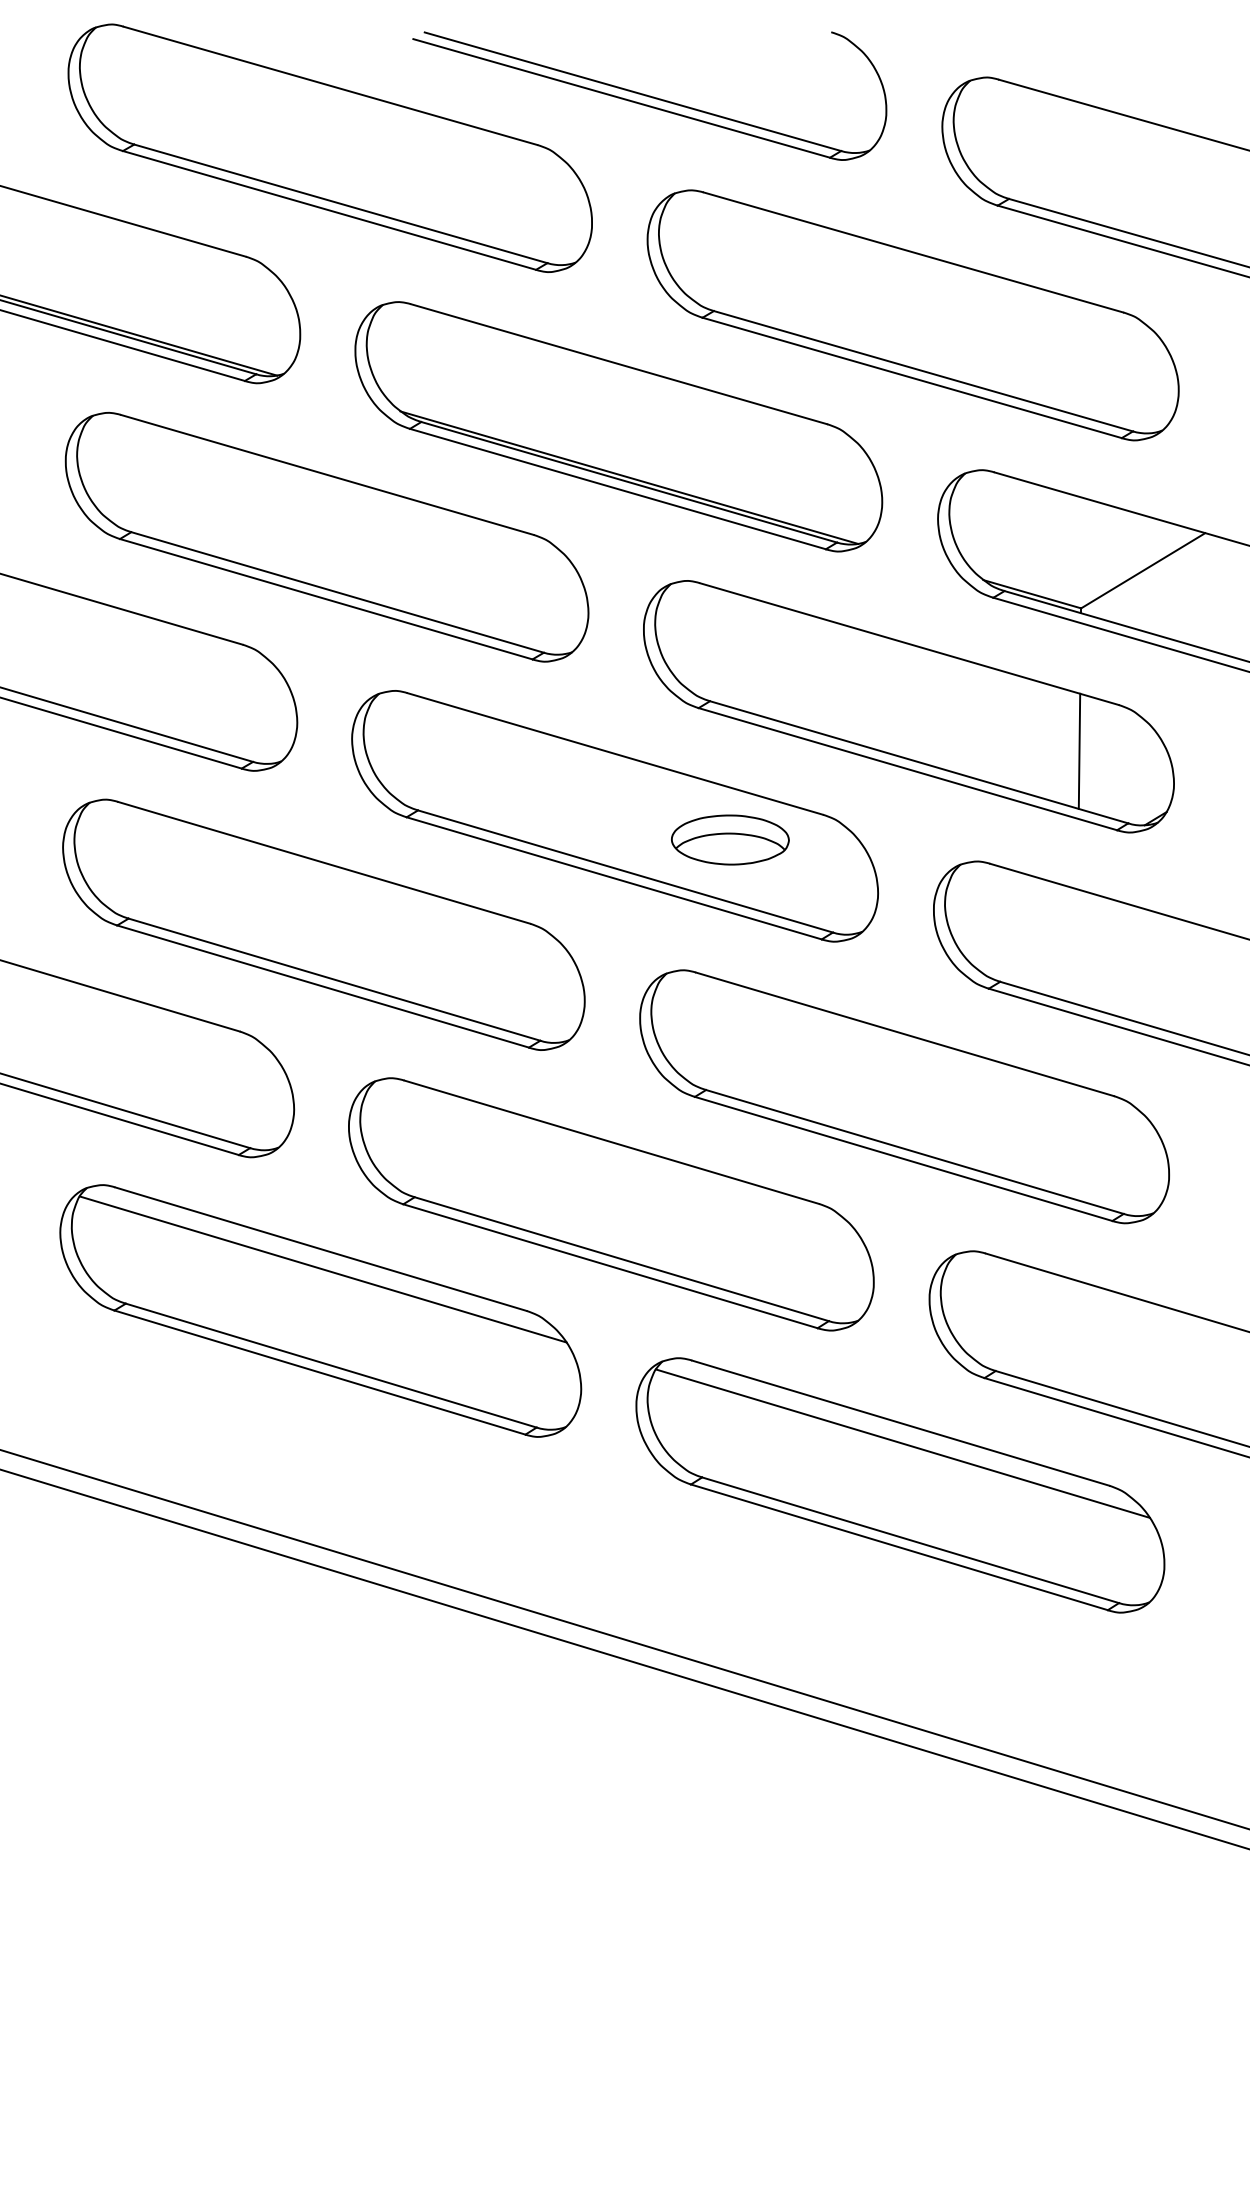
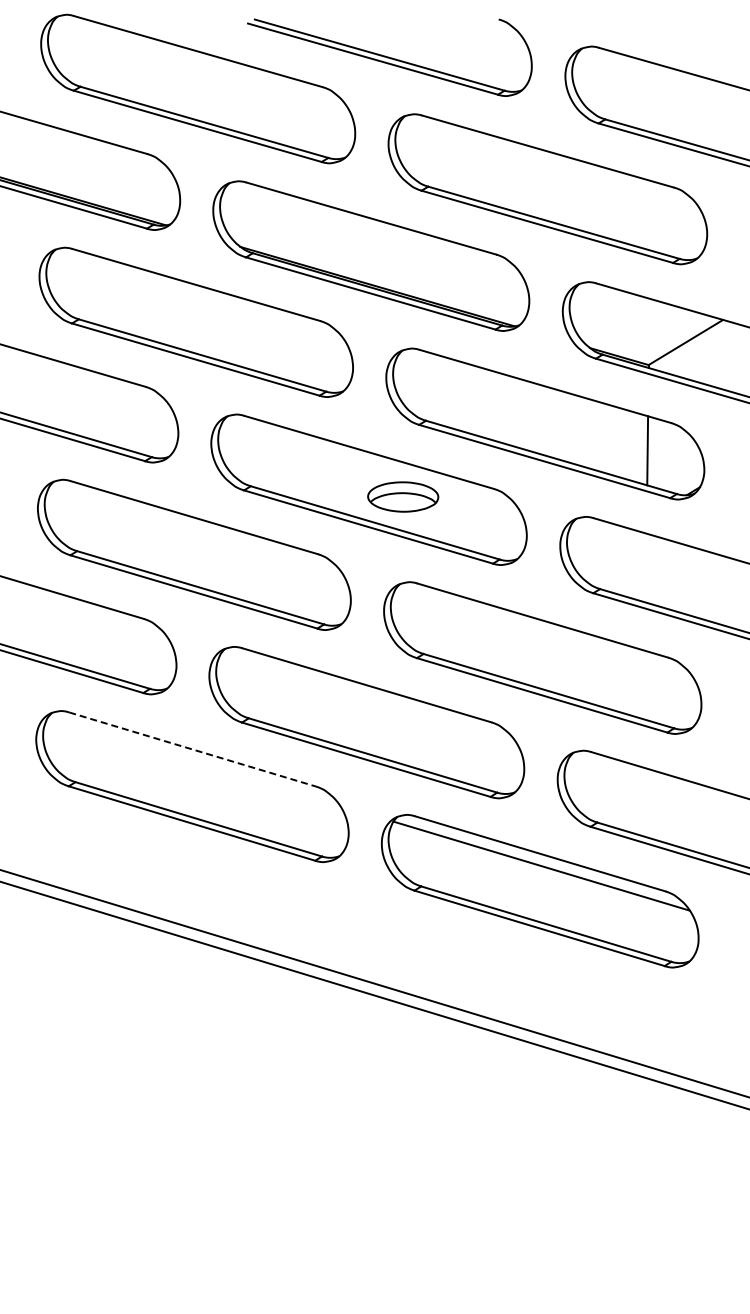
part: (730, 839) -> (403, 496), moved
line: (320, 1249) -> (192, 749), solid -> dashed
line: (322, 1269) -> (193, 761), removed

